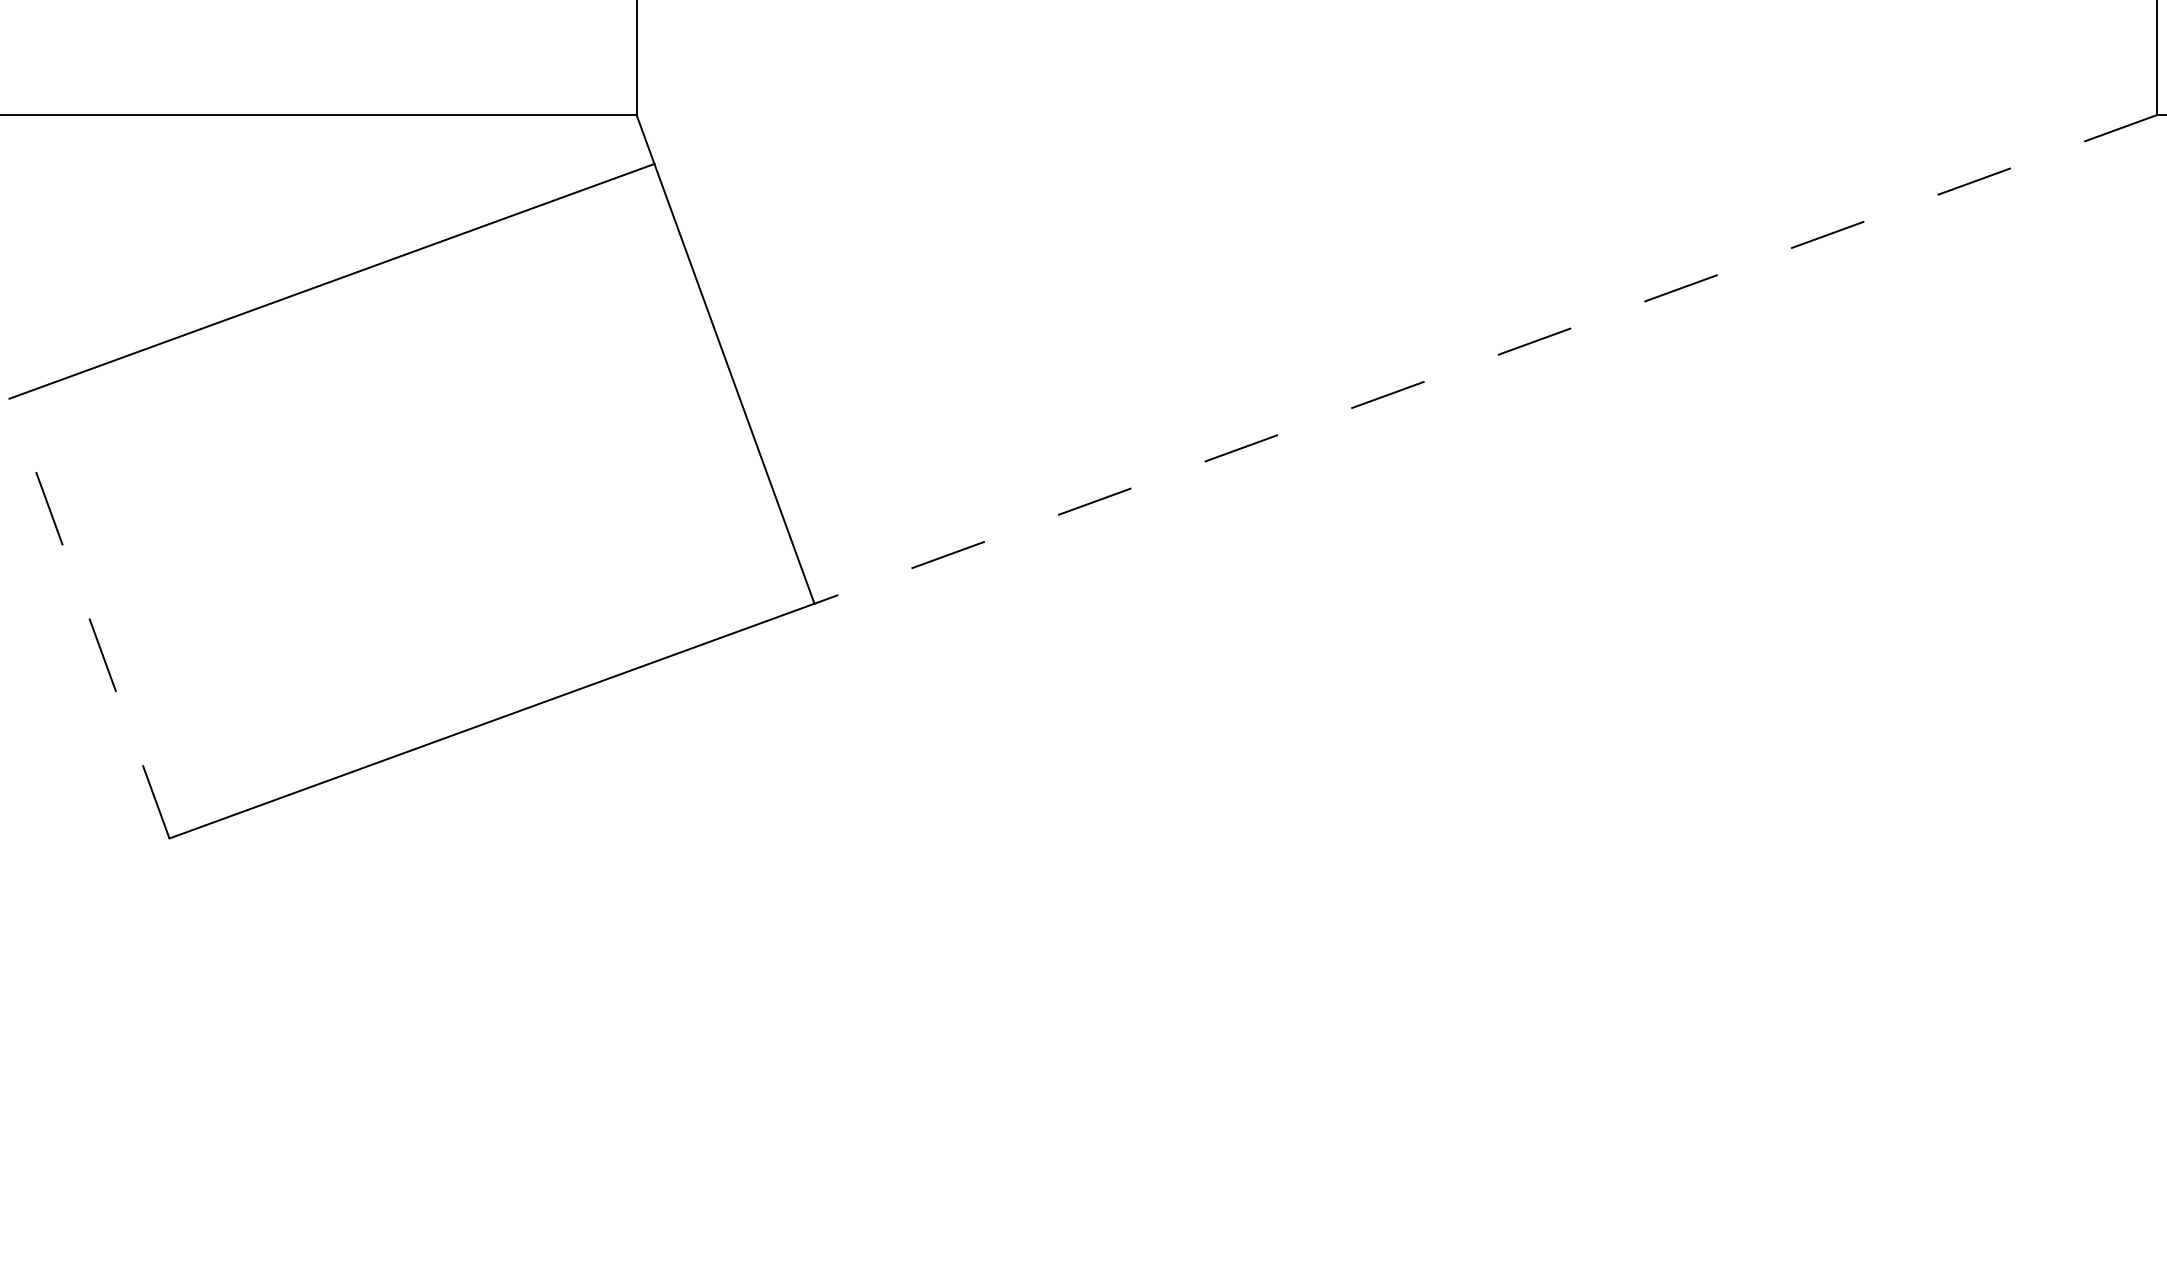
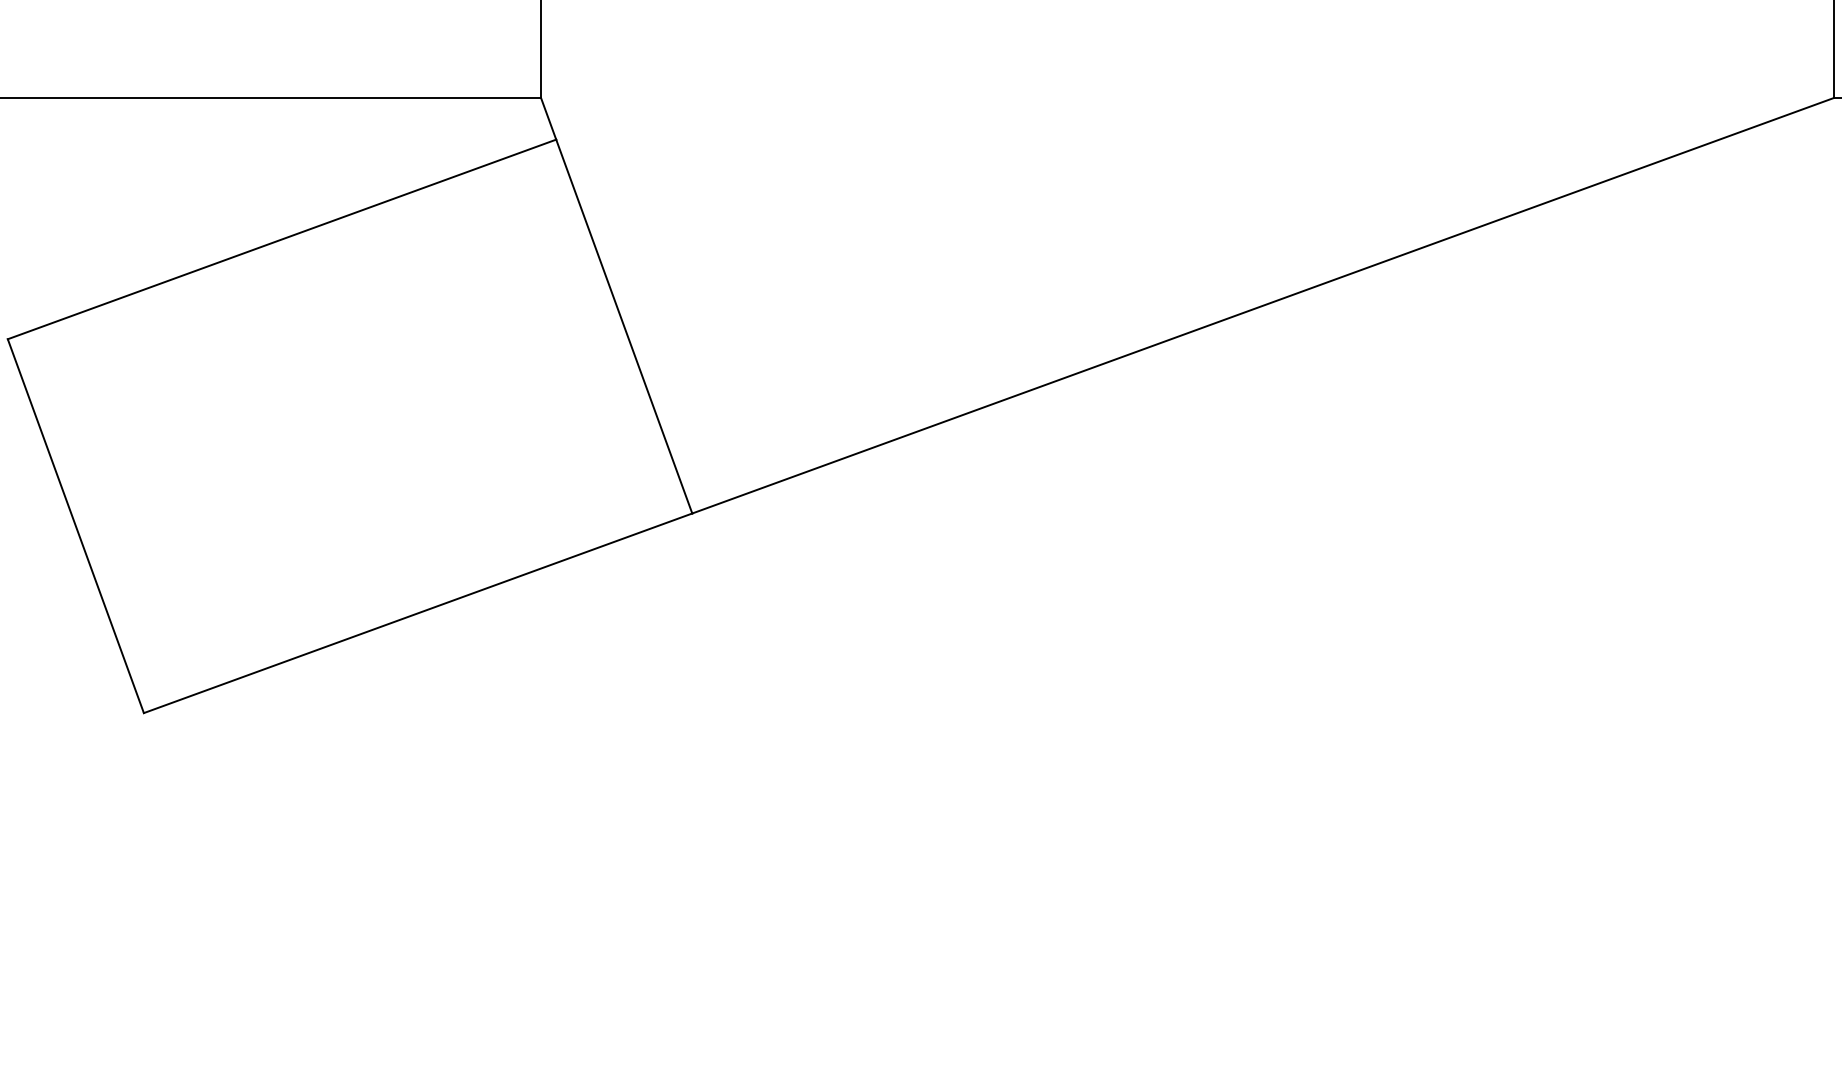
line: (1485, 359) -> (1262, 305), dashed -> solid
line: (89, 618) -> (75, 526), dashed -> solid

